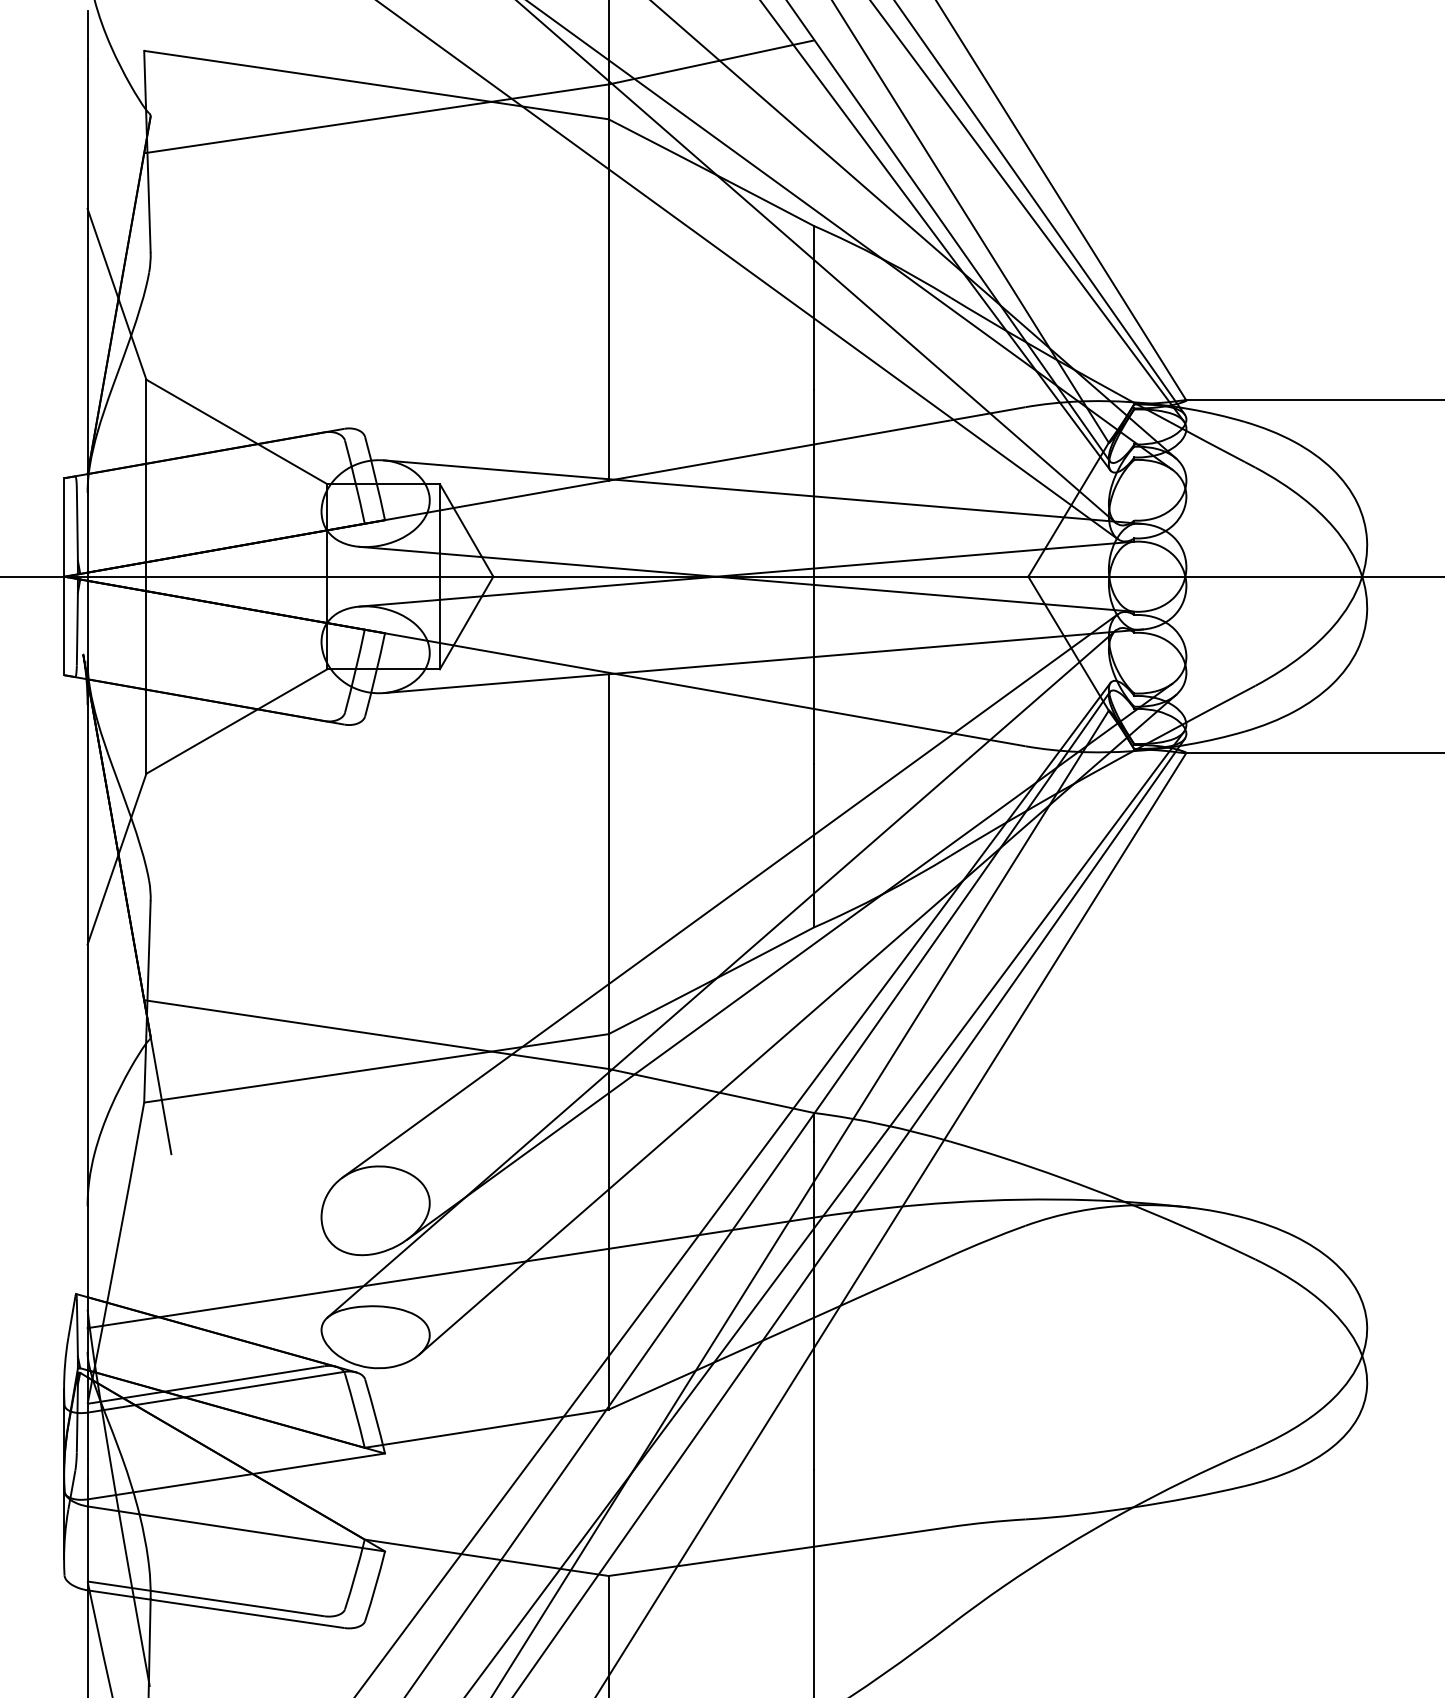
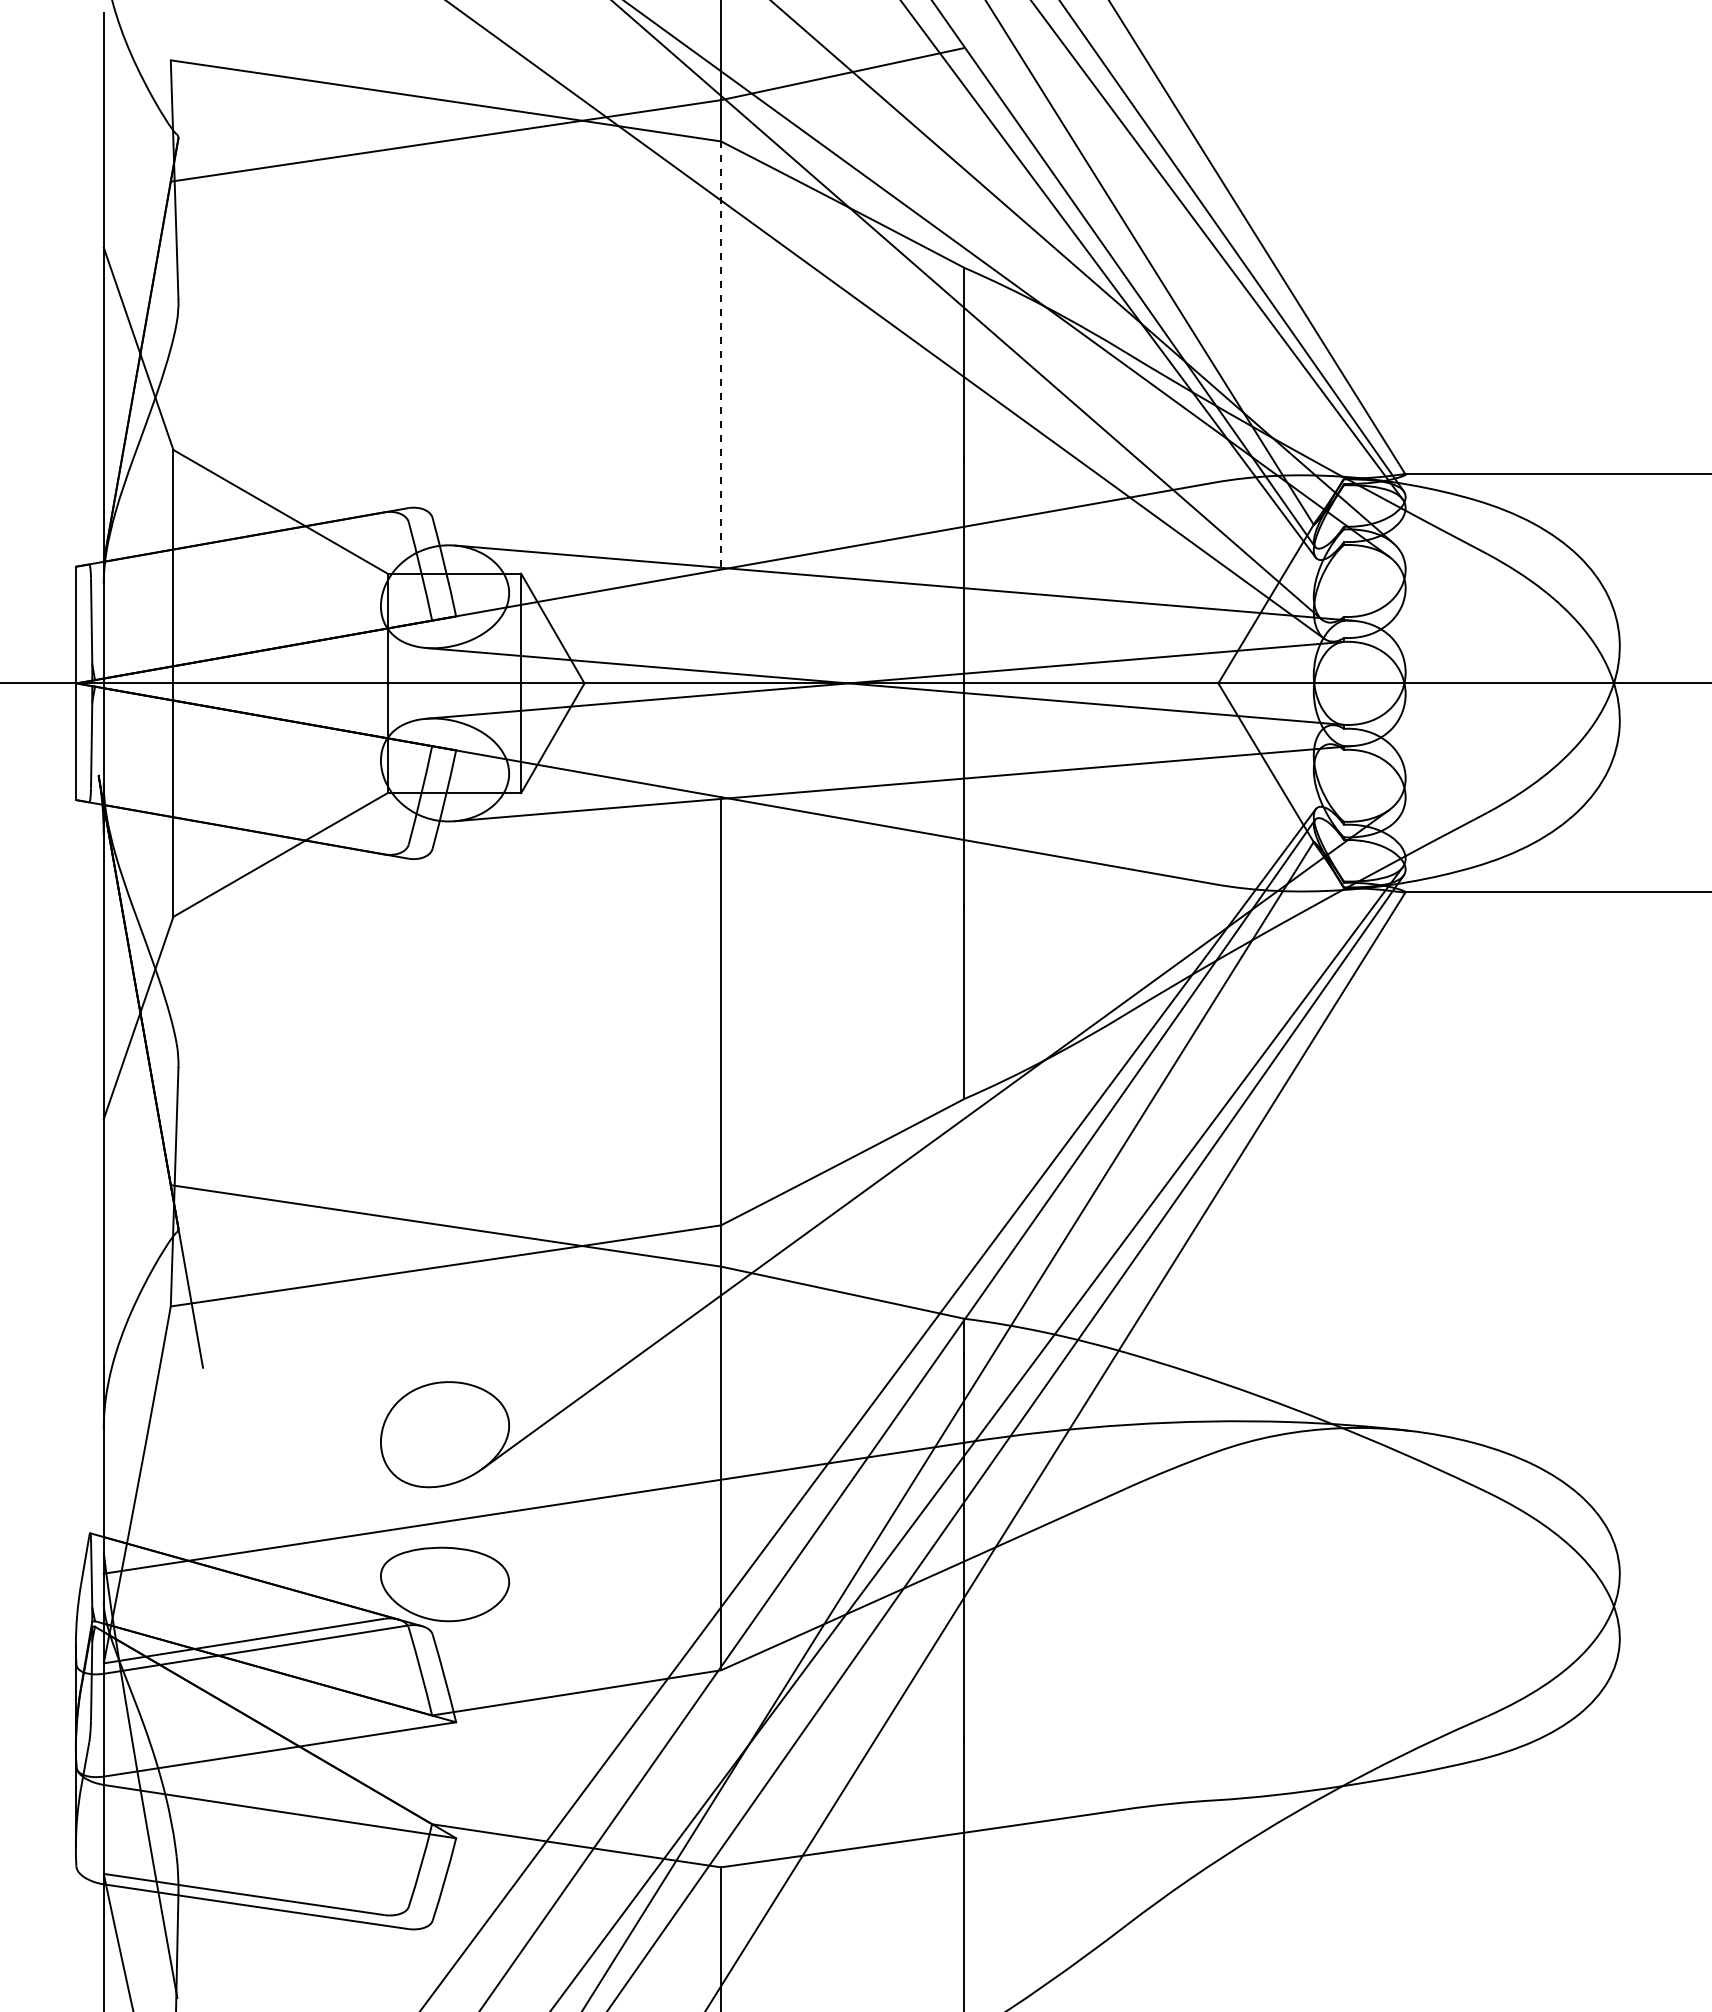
line: (608, 300) -> (721, 356), solid -> dashed
line: (729, 895) -> (864, 1061), removed
line: (721, 974) -> (854, 1154), removed
line: (797, 1024) -> (944, 1213), removed

